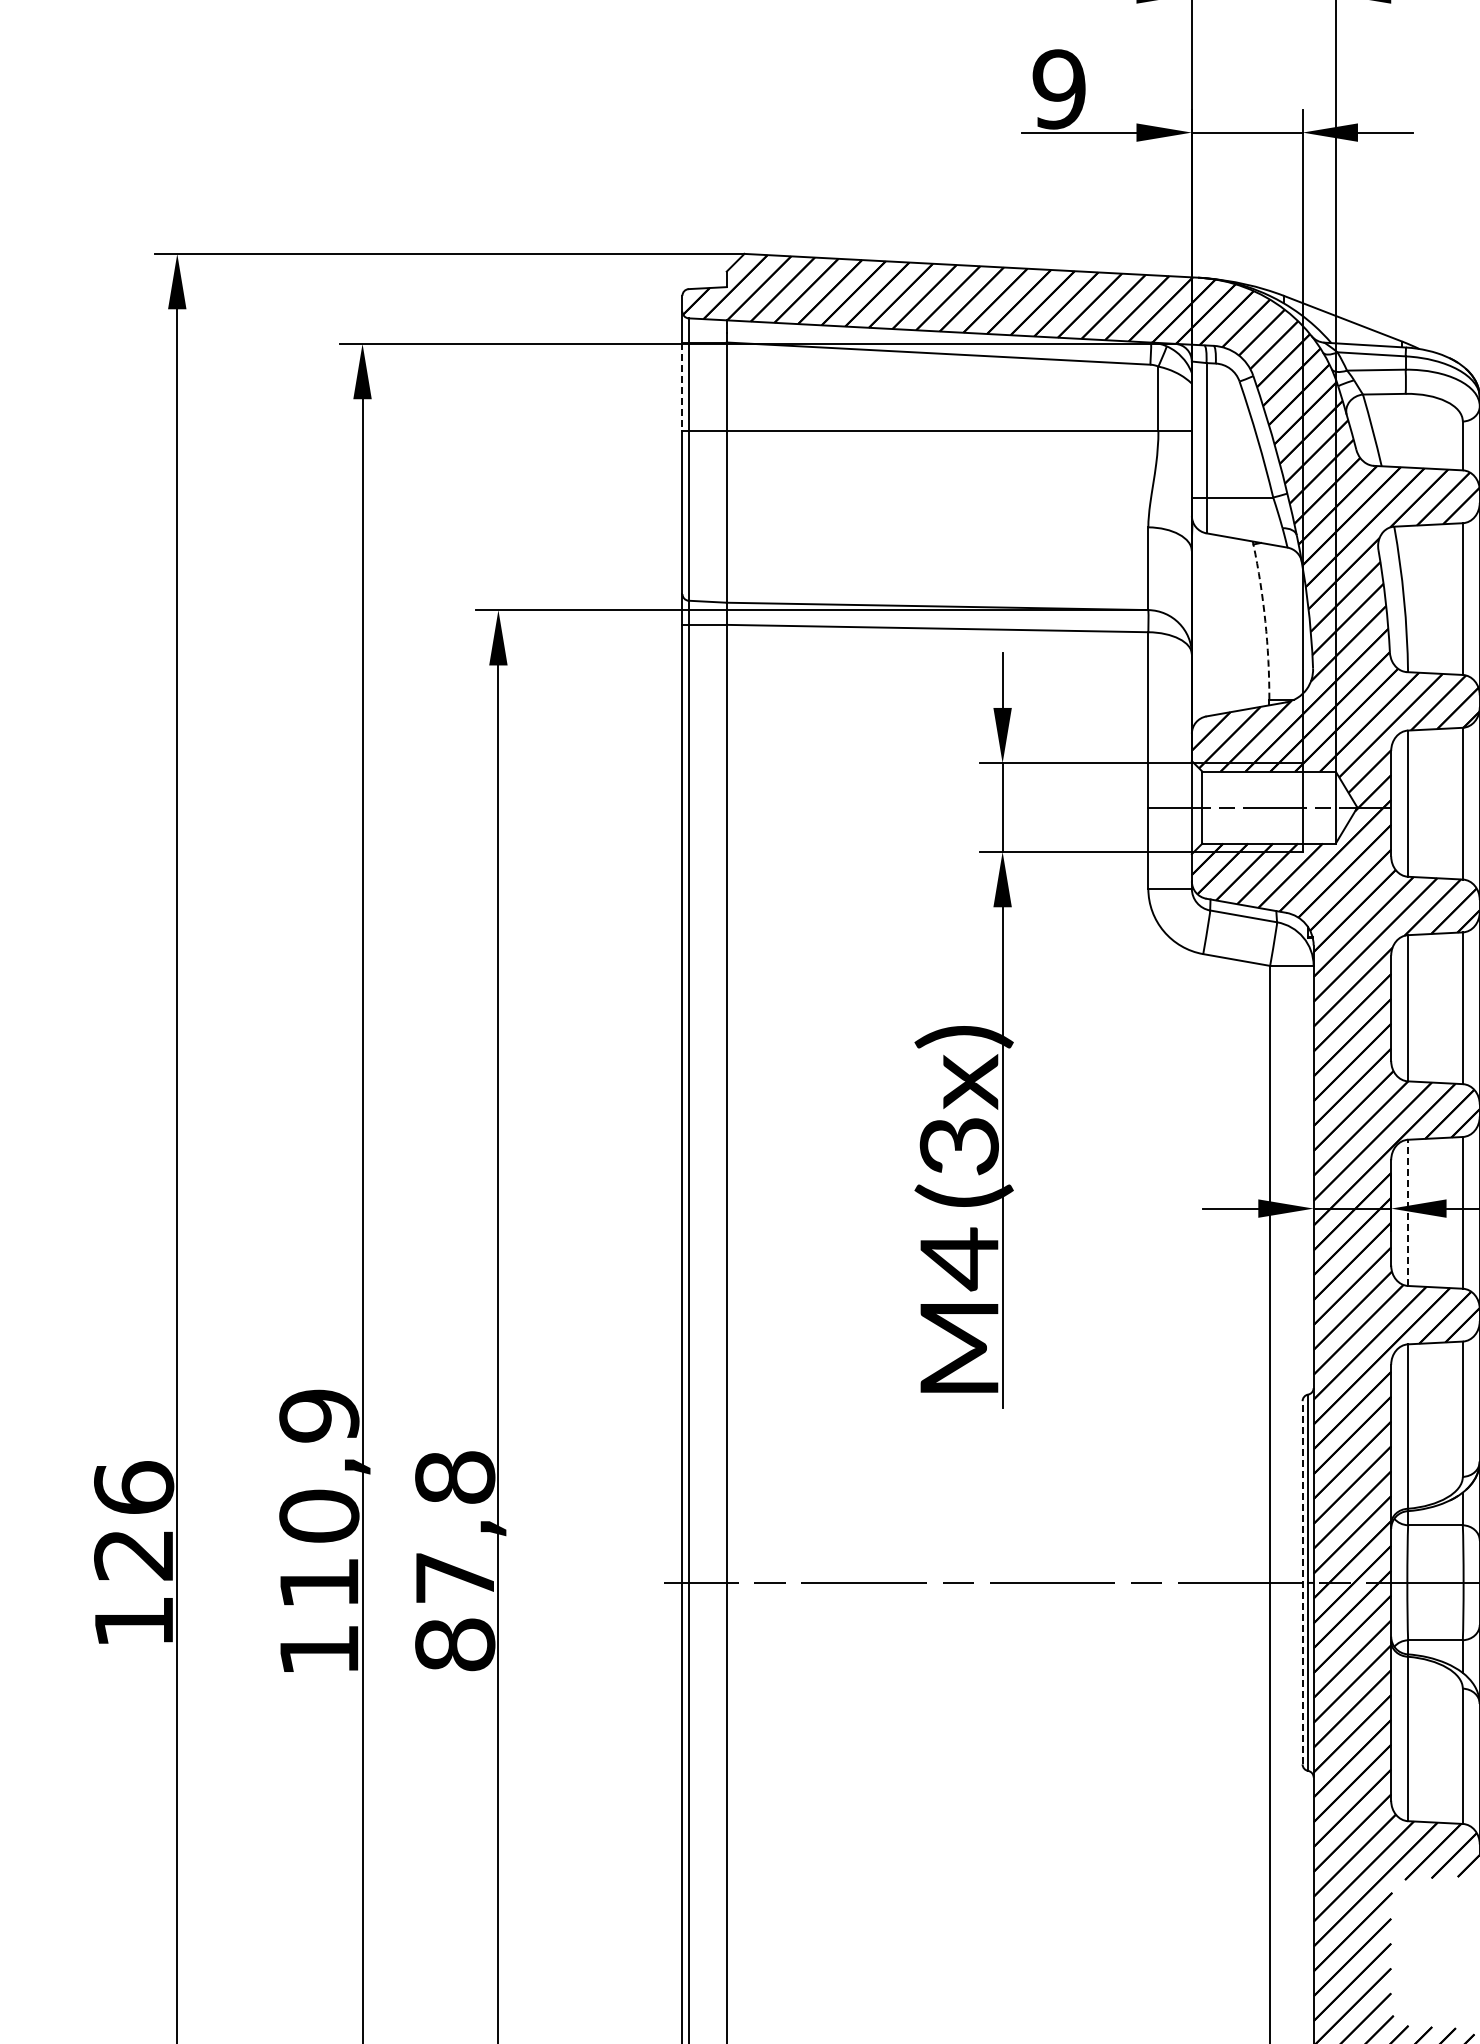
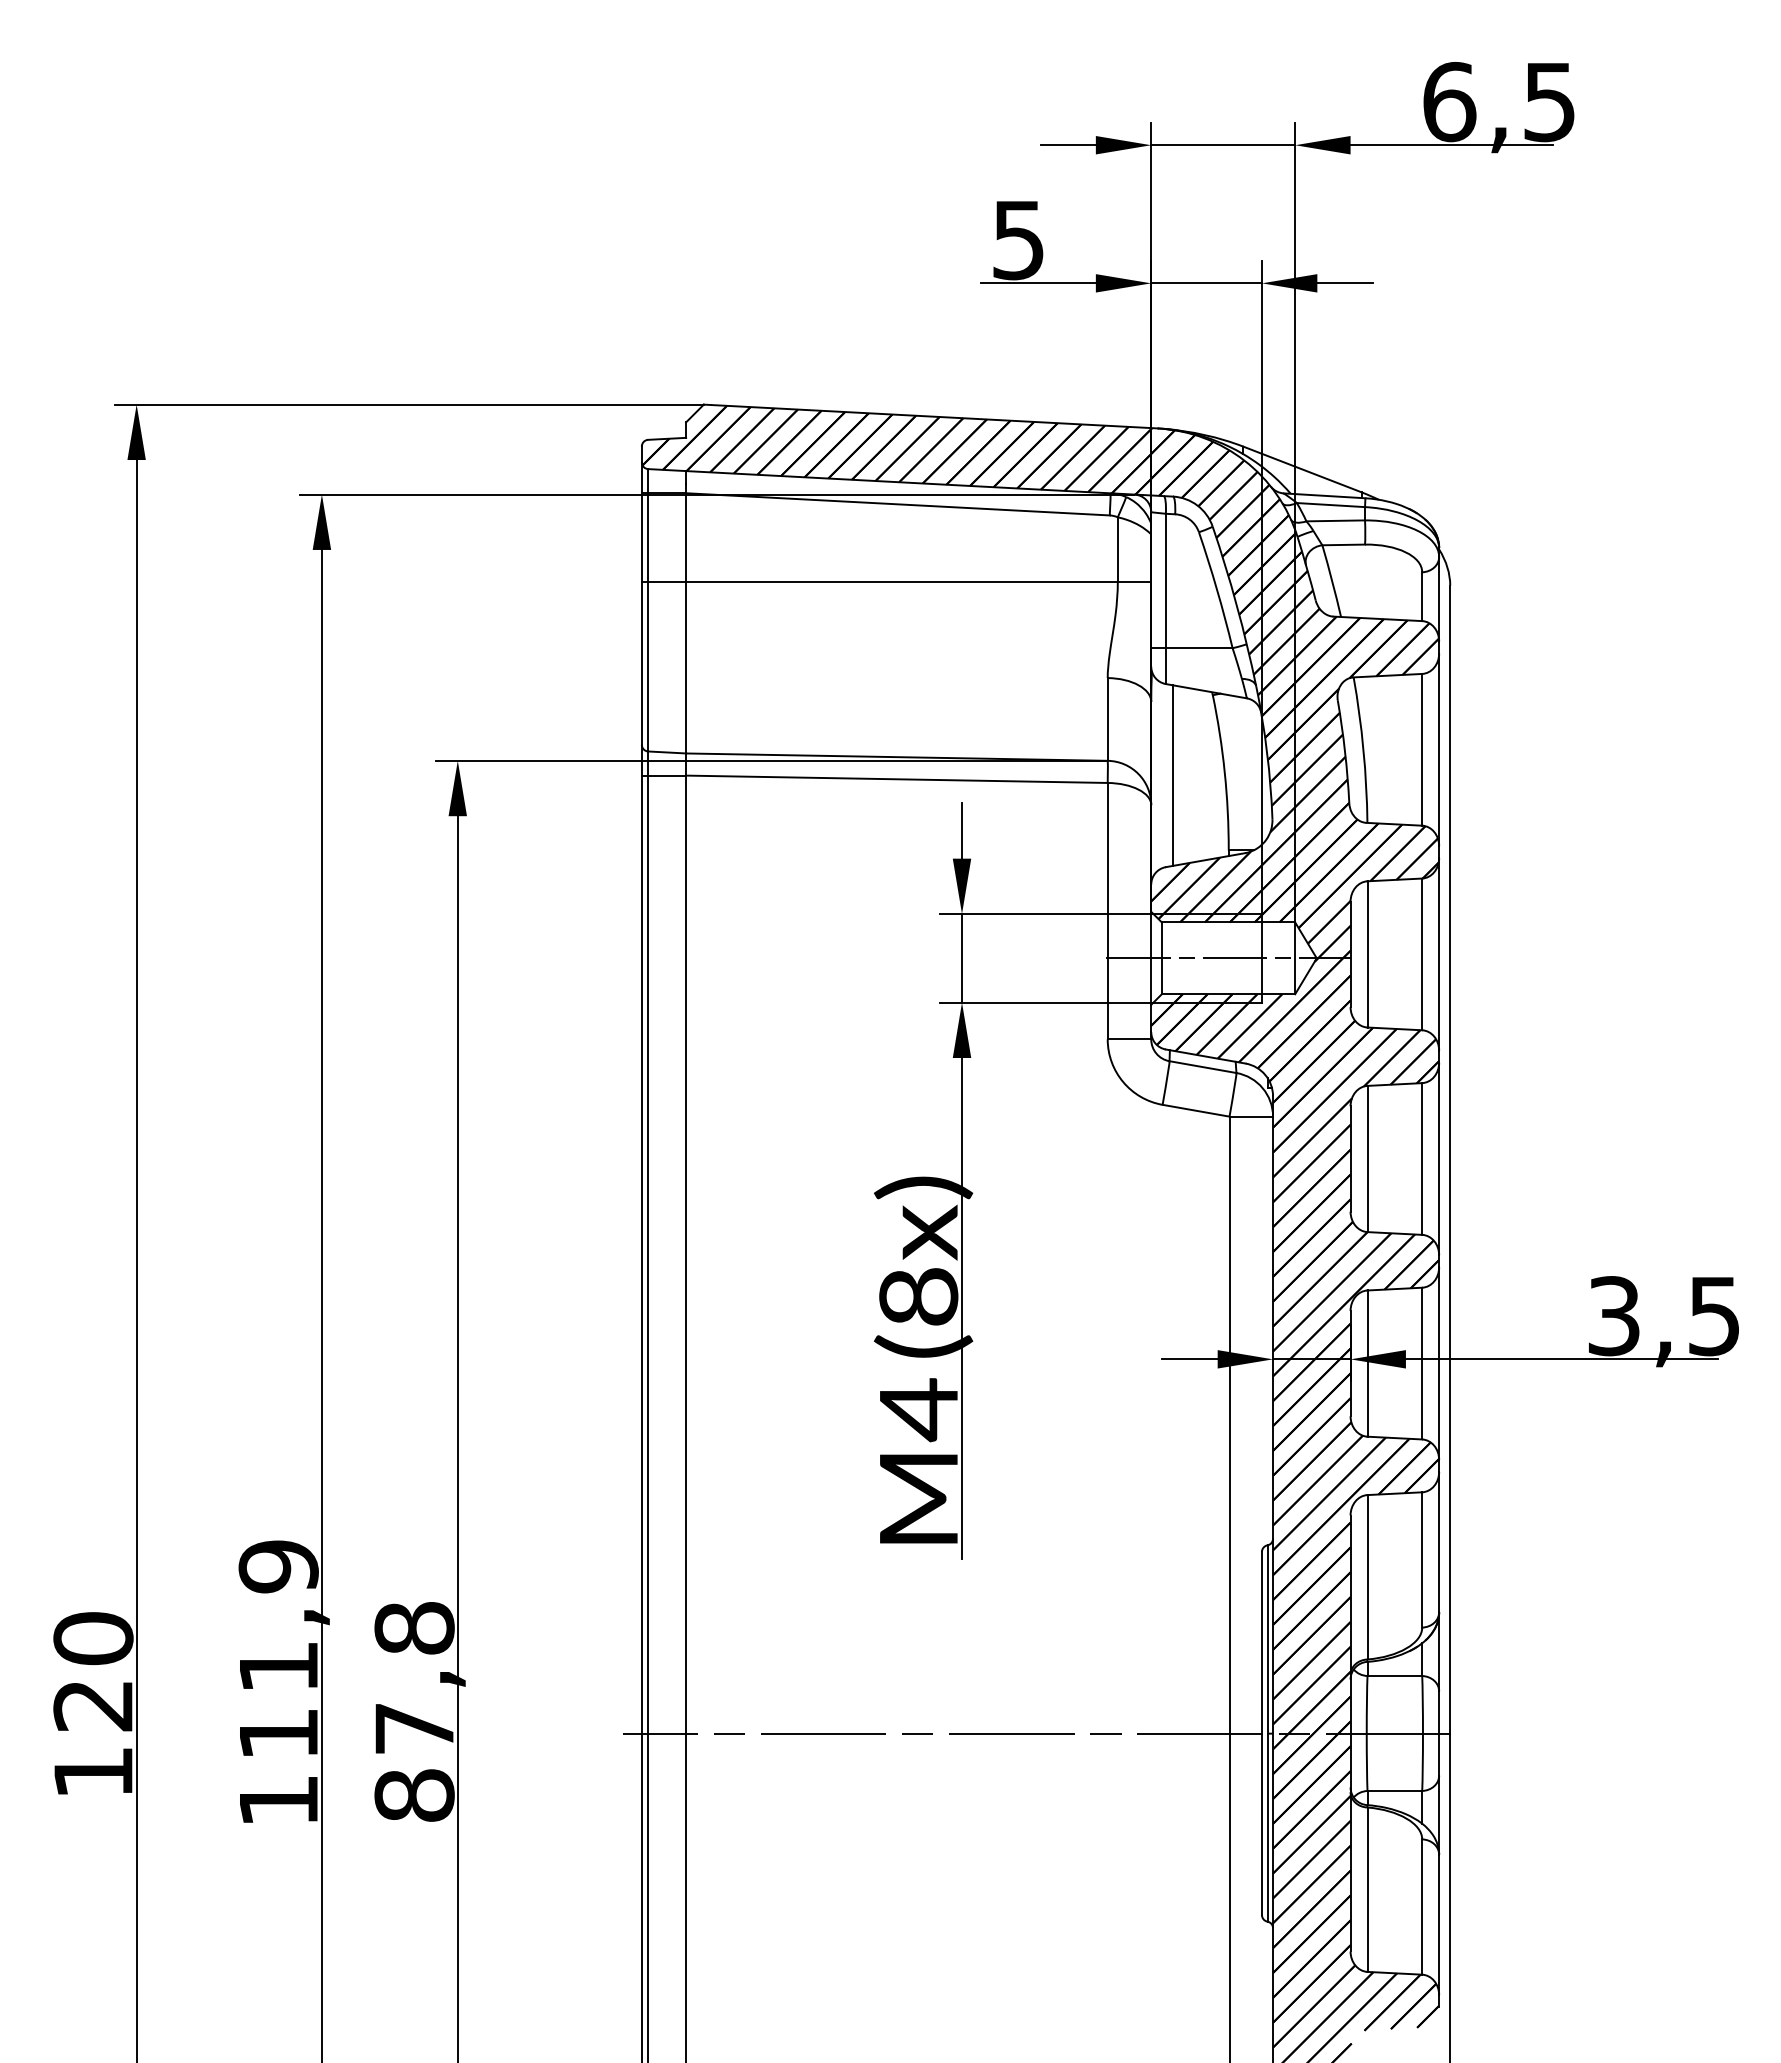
text: (1059, 89) -> (1018, 240), 9 -> 5
line: (682, 387) -> (641, 538), dashed -> solid
arc: (1265, 621) -> (1224, 772), dashed -> solid
line: (1214, 624) -> (1173, 775), added
text: (959, 1146) -> (918, 1297), (3x) -> (8x)
line: (1408, 1212) -> (1367, 1363), dashed -> solid
text: (134, 1487) -> (93, 1638), 126 -> 120
text: (319, 1515) -> (278, 1666), 110,9 -> 111,9
line: (1302, 1582) -> (1261, 1733), dashed -> solid

